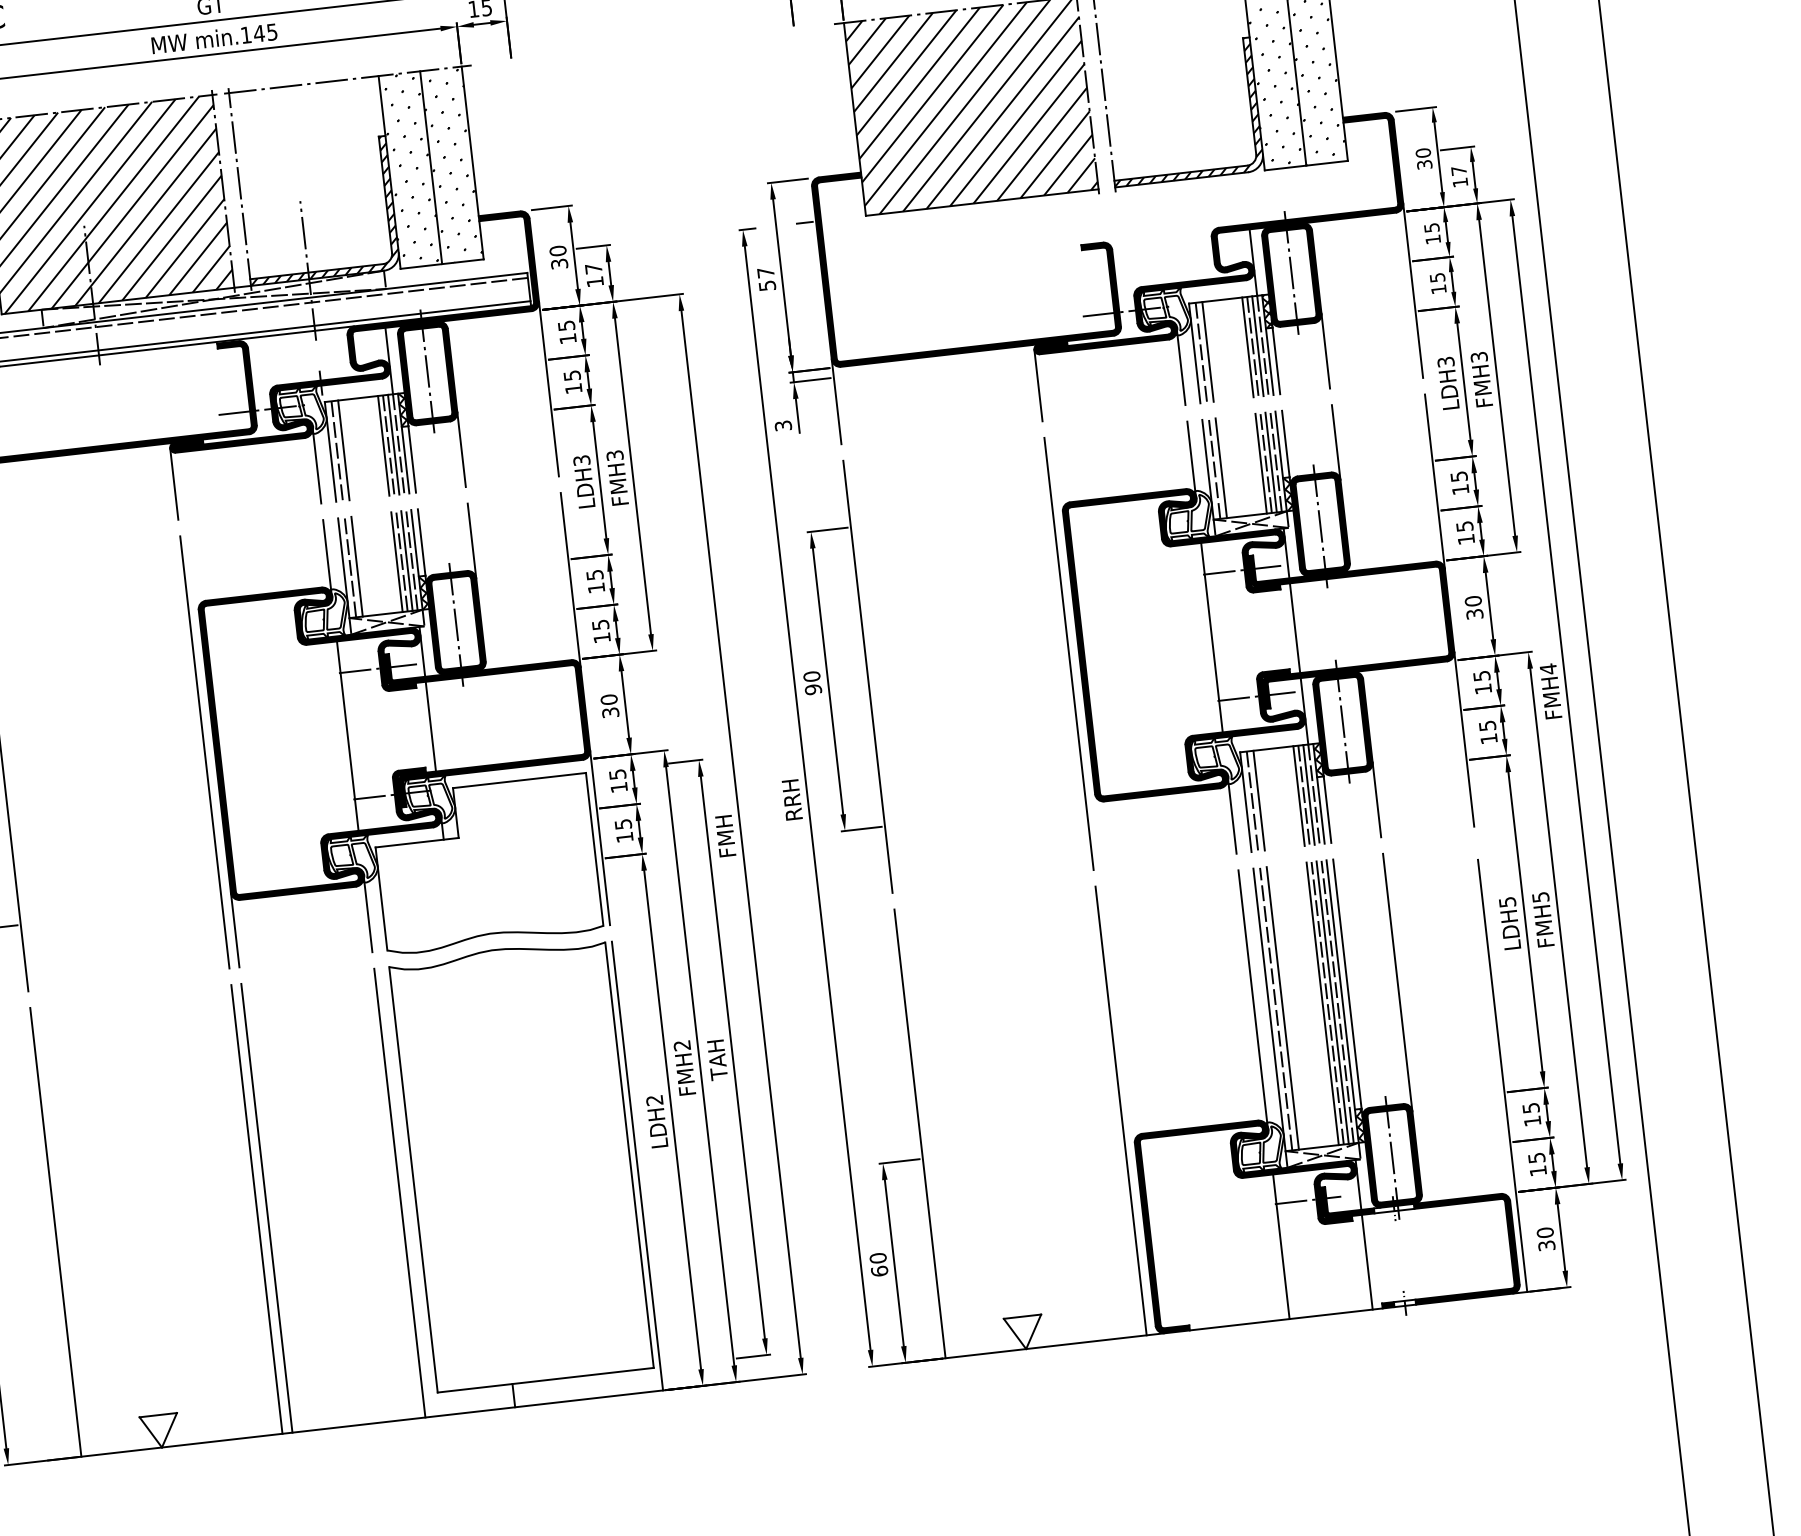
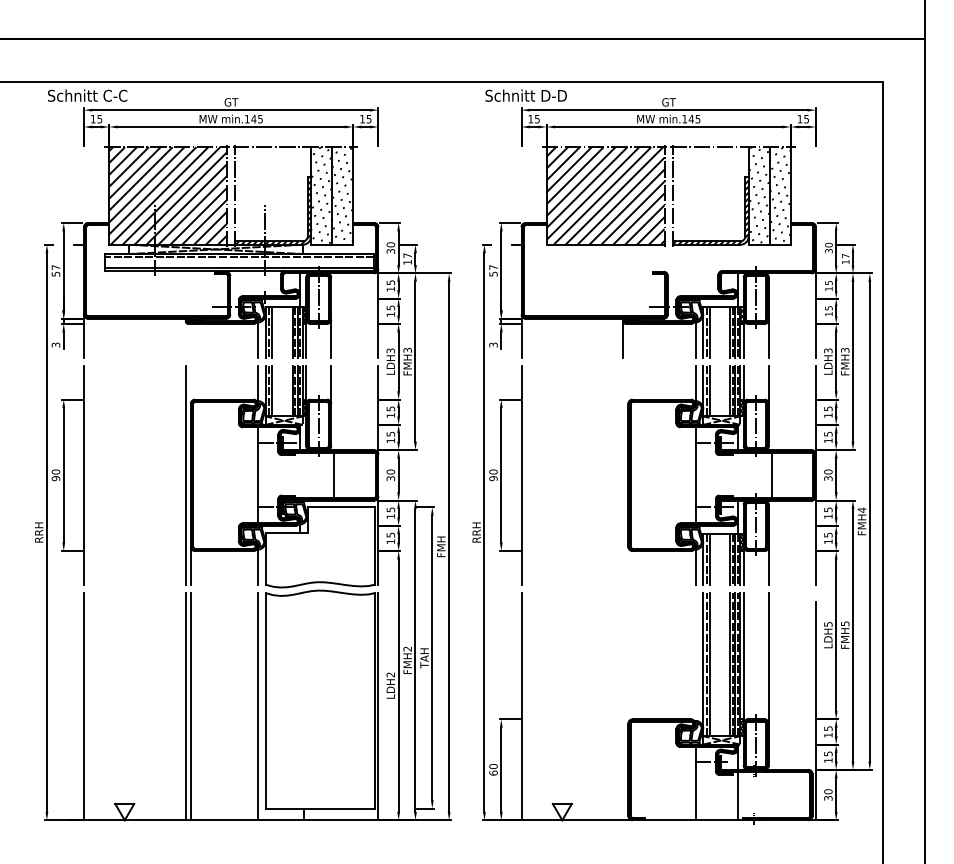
line: (173, 484) -> (185, 339), removed
line: (1294, 628) -> (771, 475), moved
line: (1069, 652) -> (623, 474), removed
line: (431, 726) -> (334, 475), moved
line: (1252, 999) -> (695, 658), removed
line: (1121, 1110) -> (623, 706), removed

